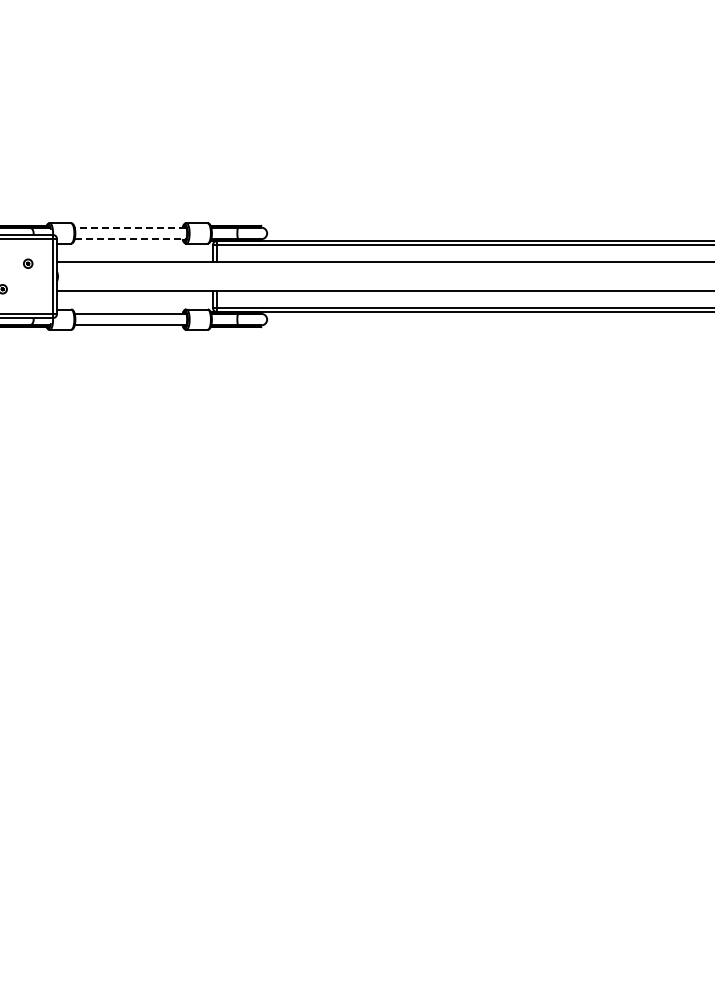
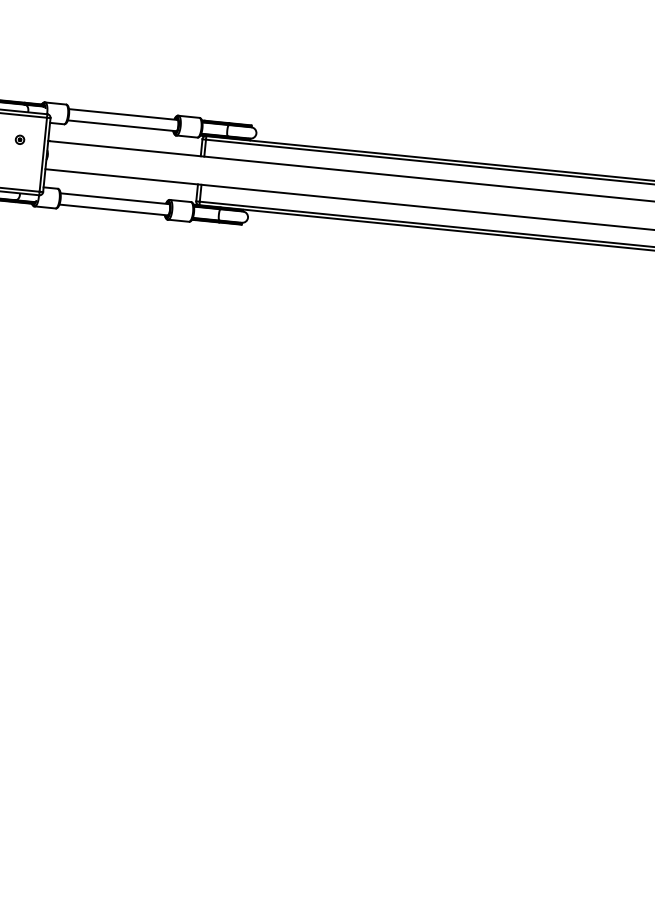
line: (130, 227) -> (123, 114), dashed -> solid
line: (130, 239) -> (122, 126), dashed -> solid

